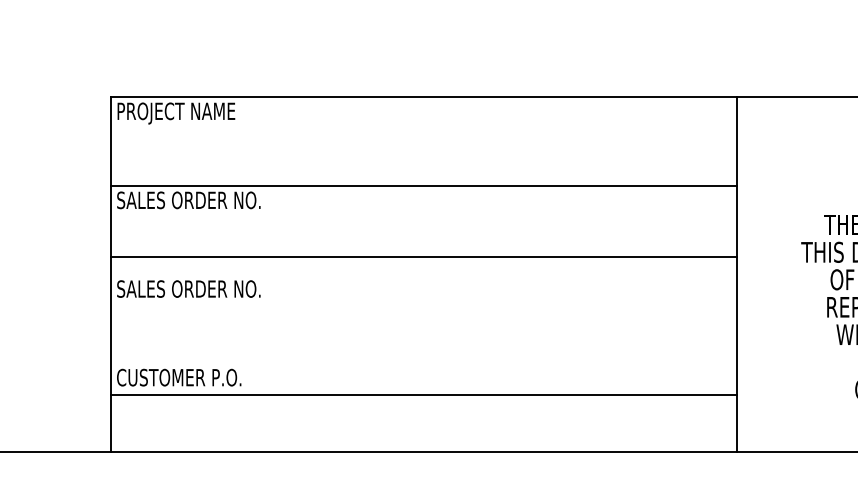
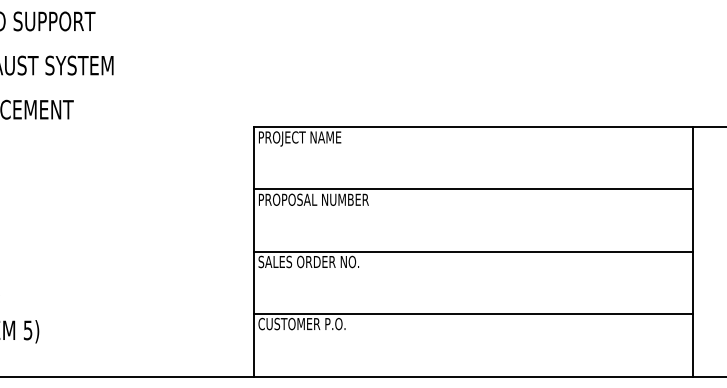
text: (195, 199) -> (313, 199), SALES ORDER NO. -> PROPOSAL NUMBER
line: (422, 256) -> (472, 251), moved
line: (422, 395) -> (472, 314), moved

